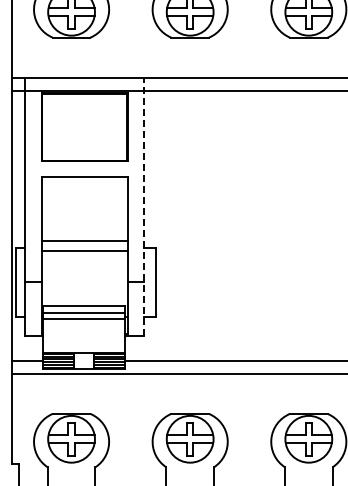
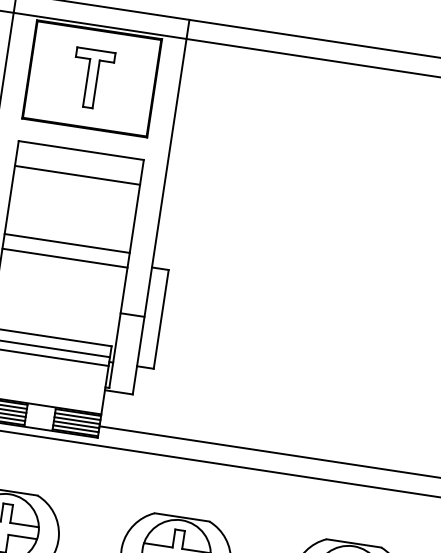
part: (84, 126) -> (91, 77), added
line: (84, 193) -> (77, 174), added
line: (144, 206) -> (161, 206), dashed -> solid

